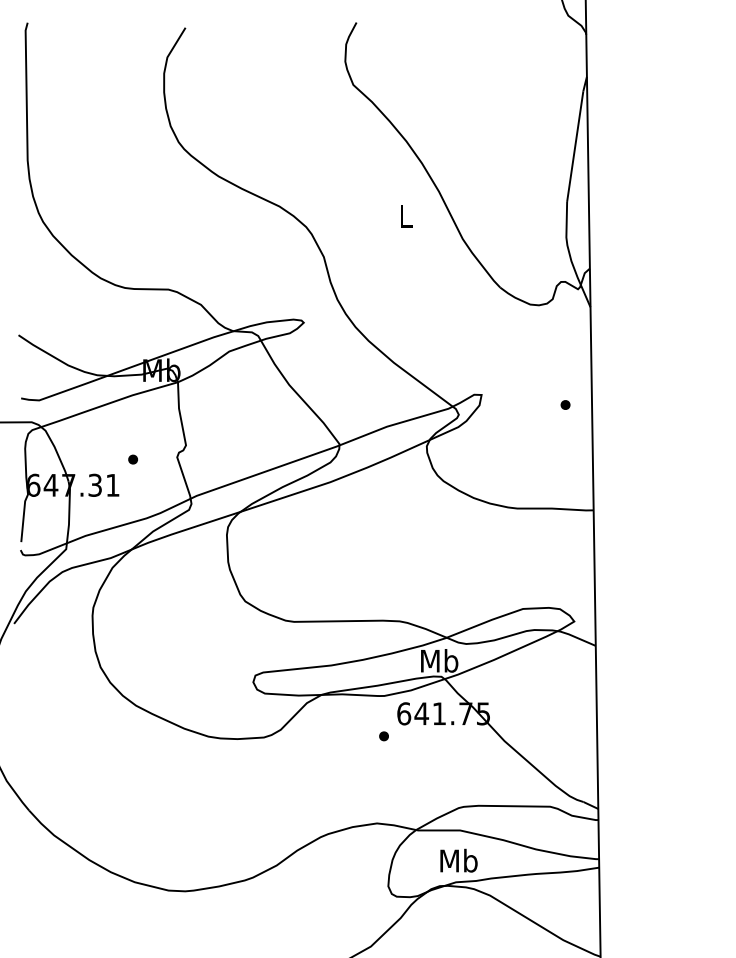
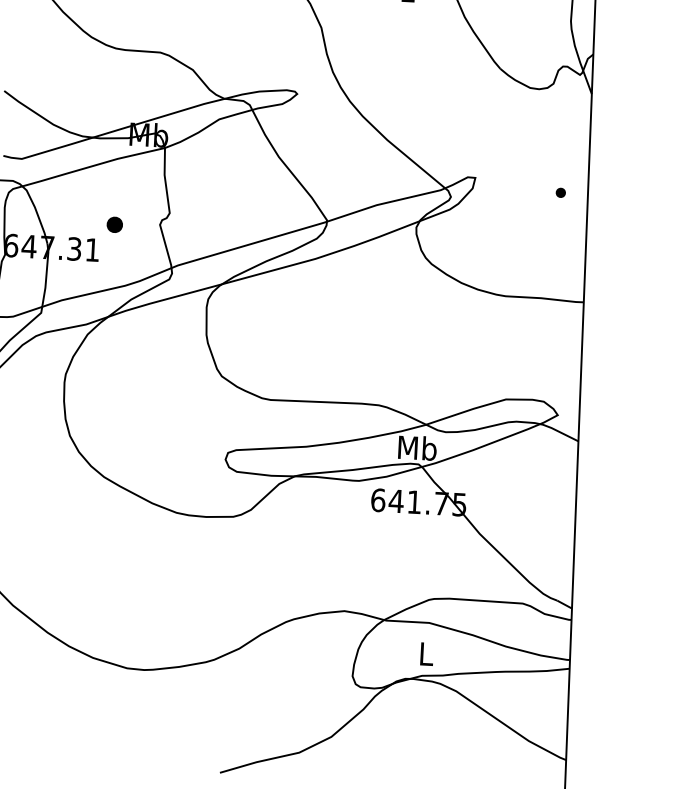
part: (132, 459) -> (114, 224), size x1.6
part: (383, 736) -> (355, 522), removed
text: (458, 860) -> (425, 653), Mb -> L

